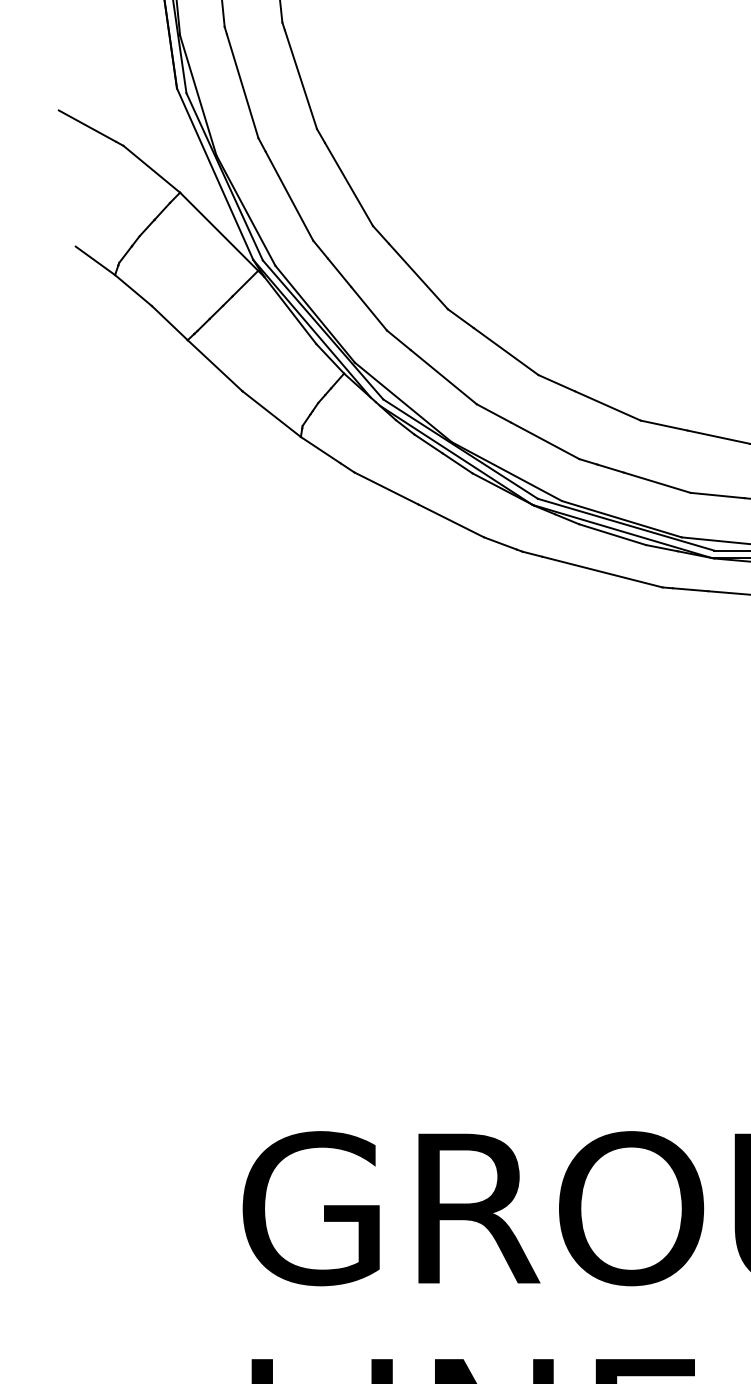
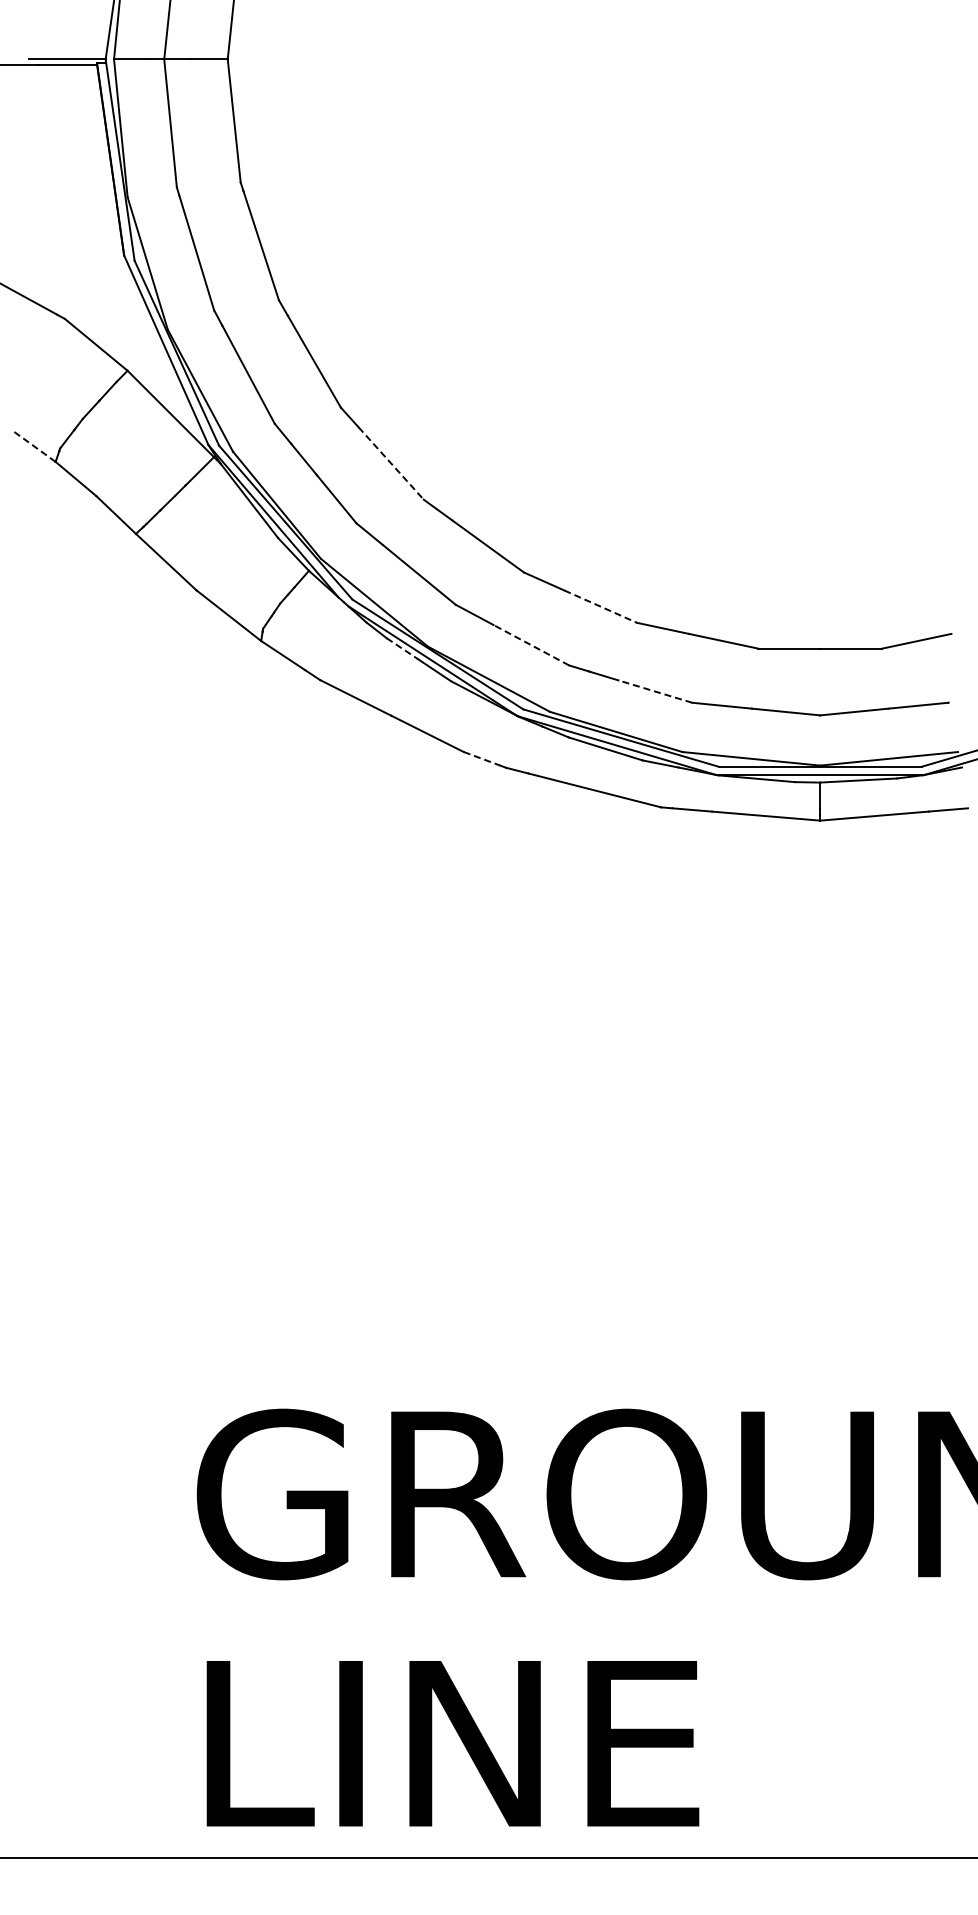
line: (95, 261) -> (33, 446), solid -> dashed
line: (418, 276) -> (391, 463), solid -> dashed
line: (607, 405) -> (600, 606), solid -> dashed
line: (545, 441) -> (531, 645), solid -> dashed
line: (428, 443) -> (402, 648), solid -> dashed
line: (657, 482) -> (655, 691), solid -> dashed
line: (500, 543) -> (482, 758), solid -> dashed

